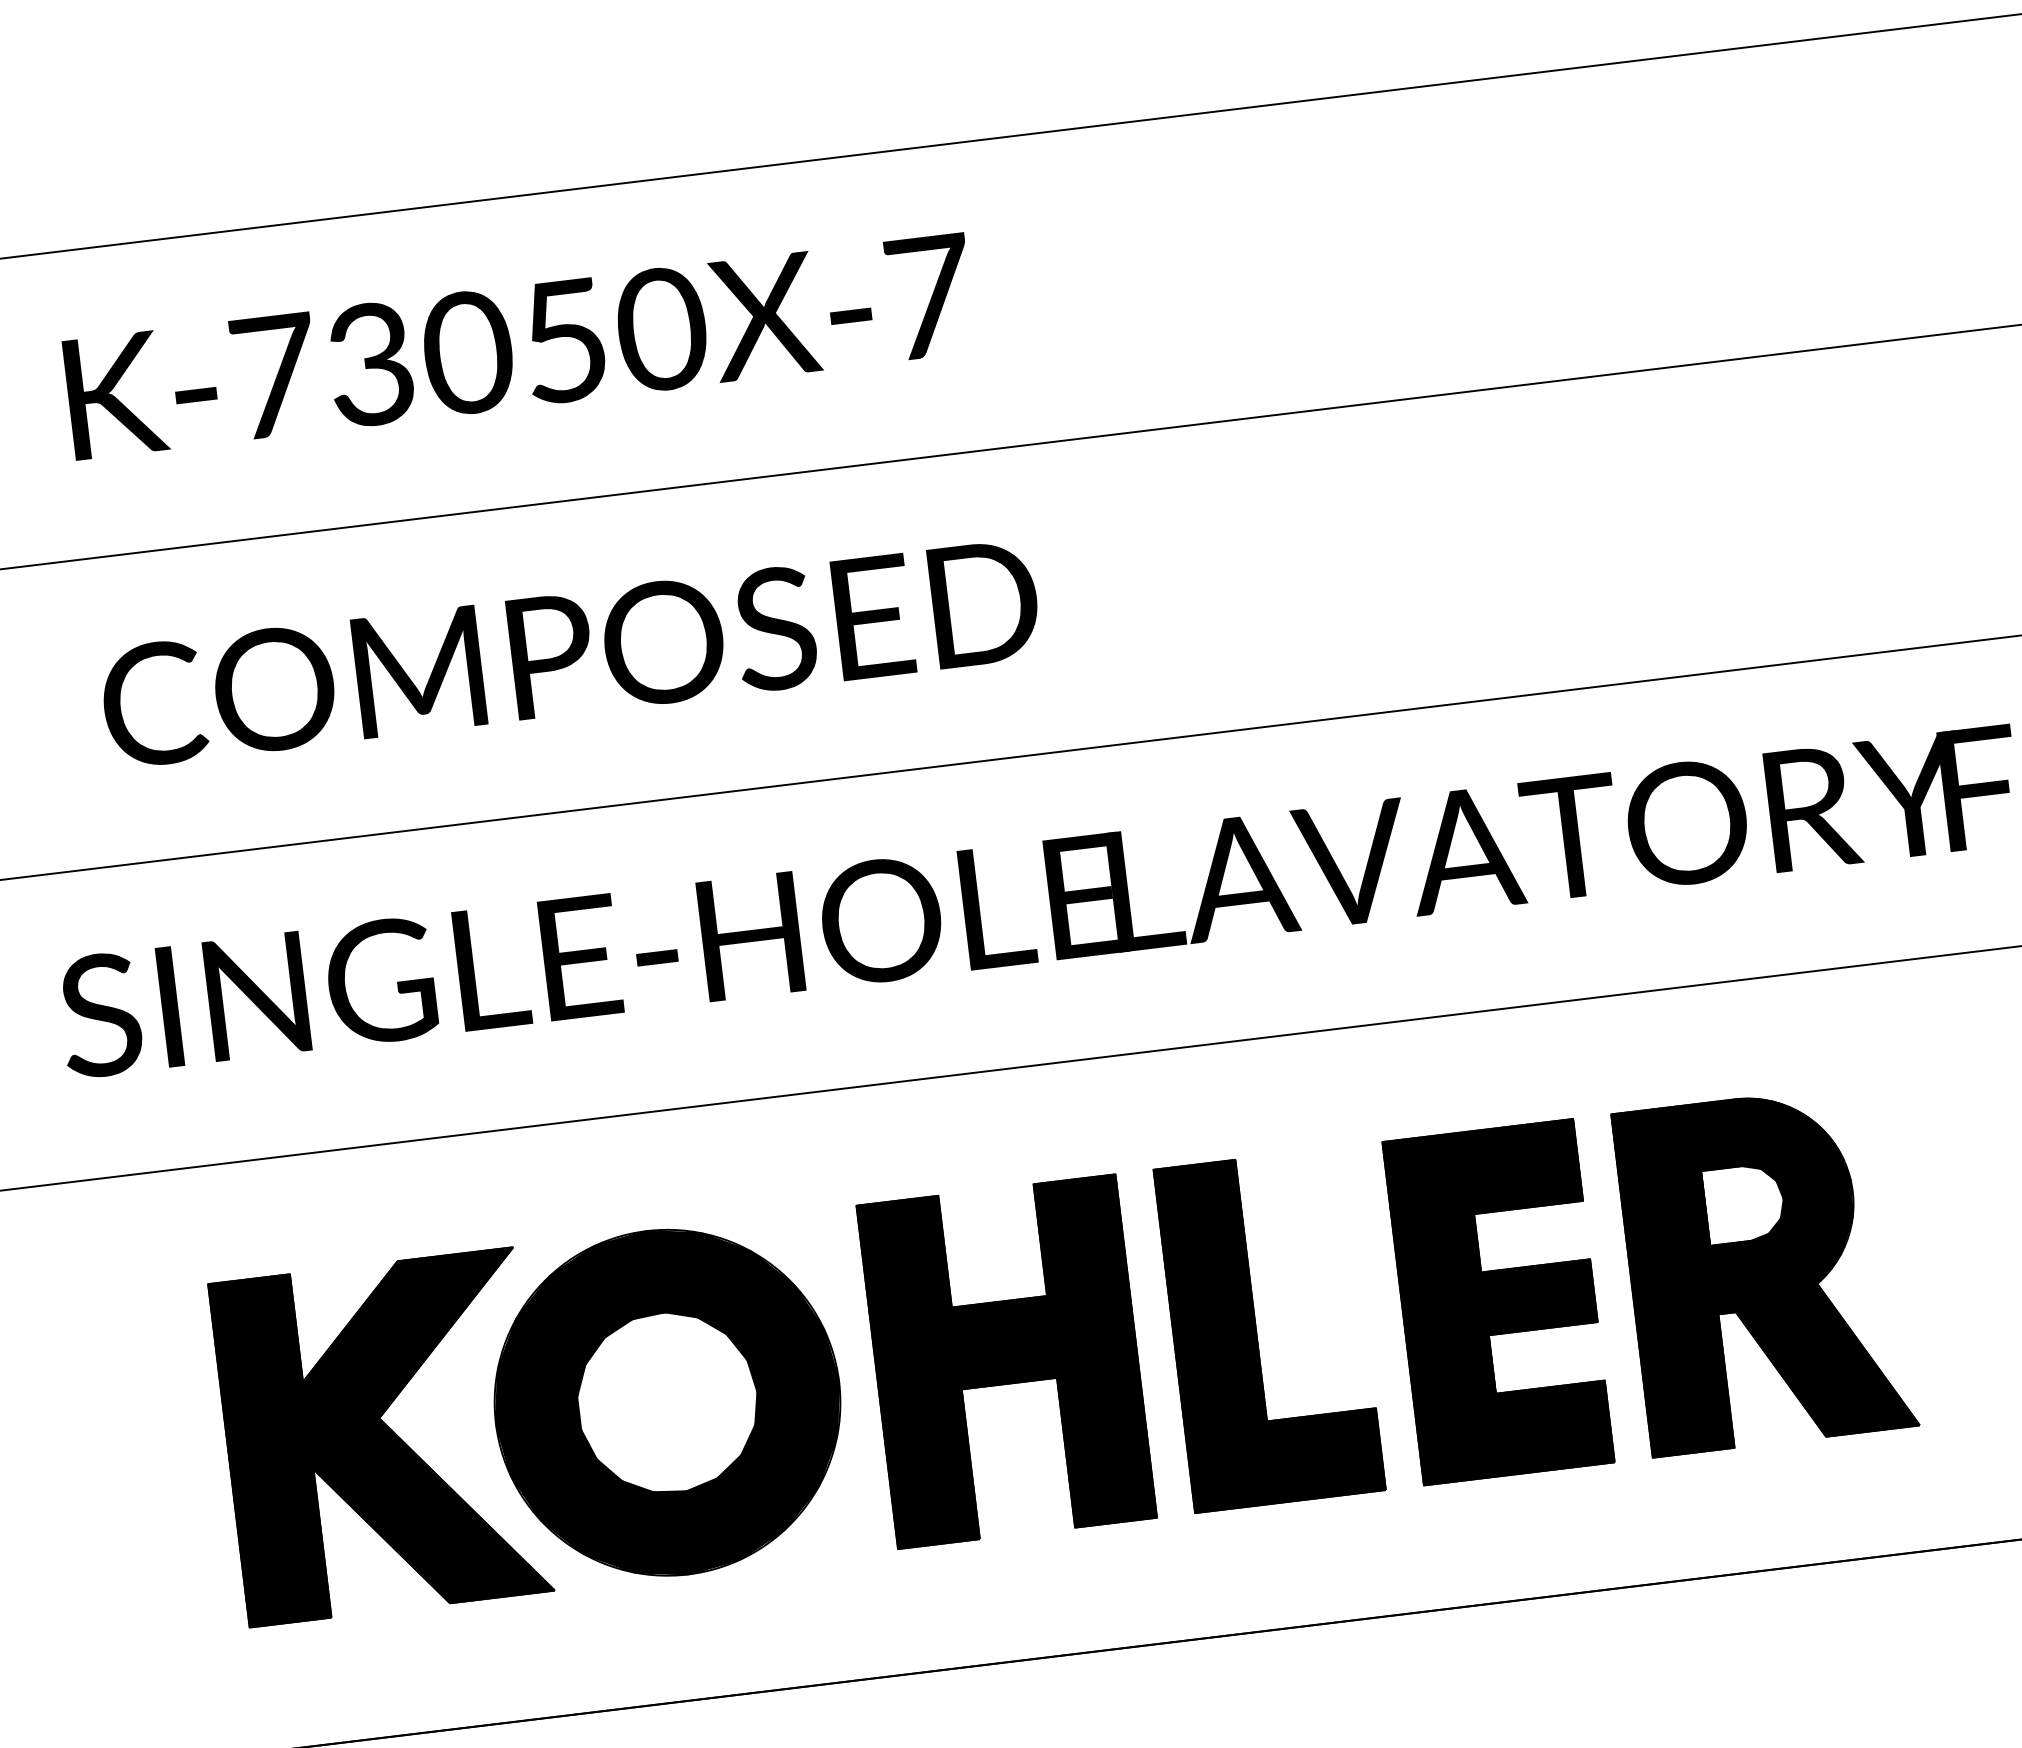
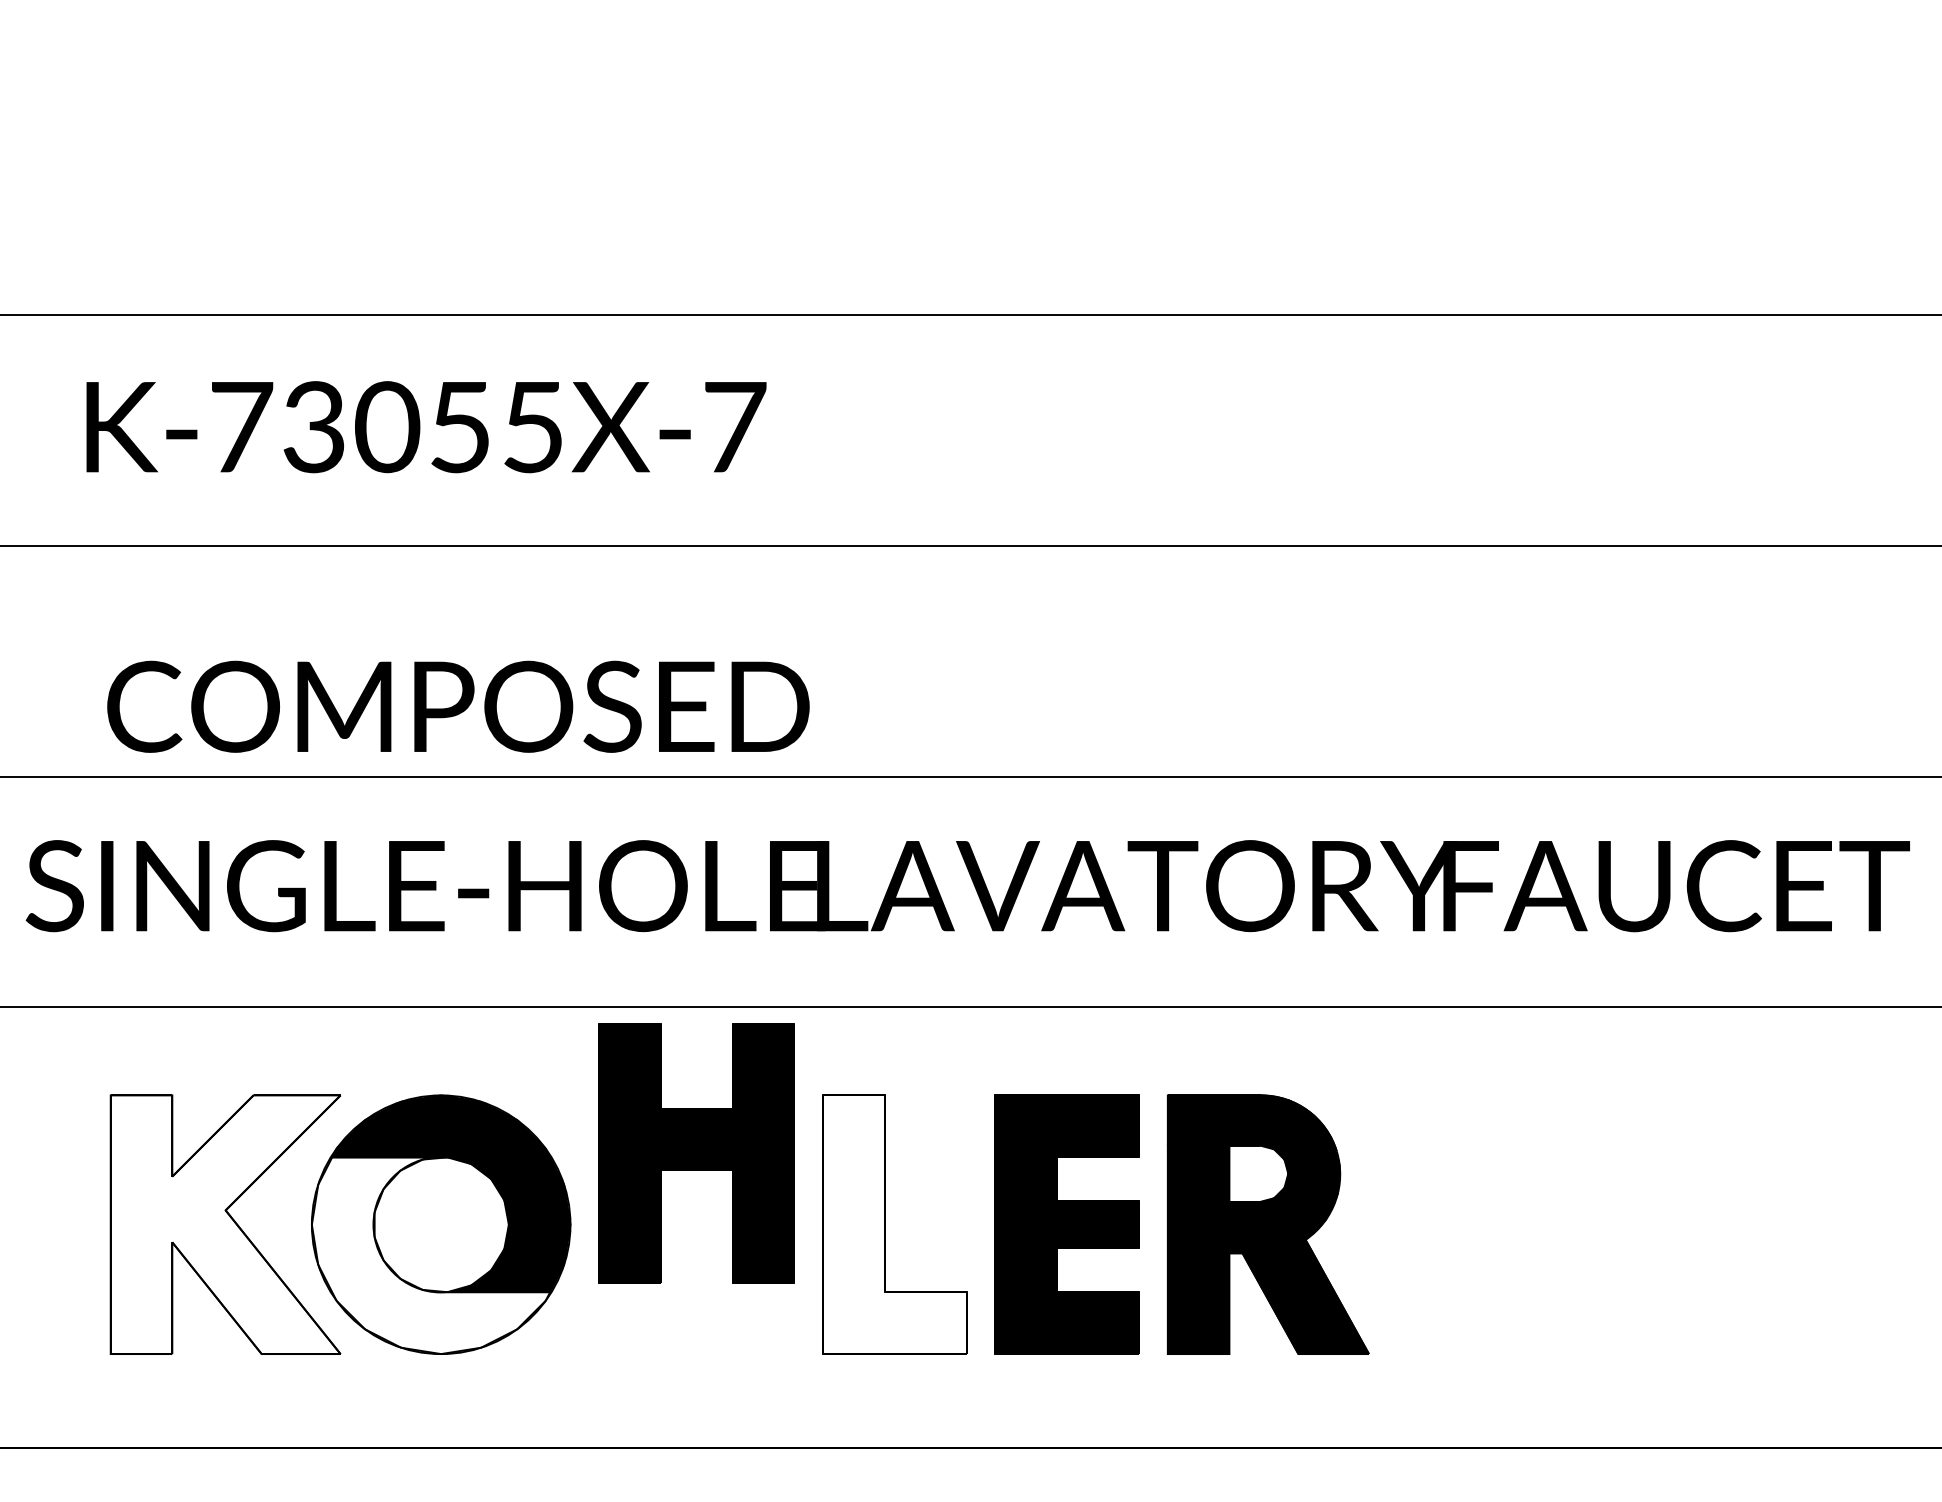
text: (662, 329) -> (533, 427), K-73050X-7 -> K-73055X-7
text: (570, 653) -> (458, 706), moved
fill: (1269, 1329) -> (894, 1224), removed
part: (1006, 1361) -> (696, 1153), moved
fill: (381, 1437) -> (225, 1224), removed
fill: (658, 1445) -> (430, 1255), removed

